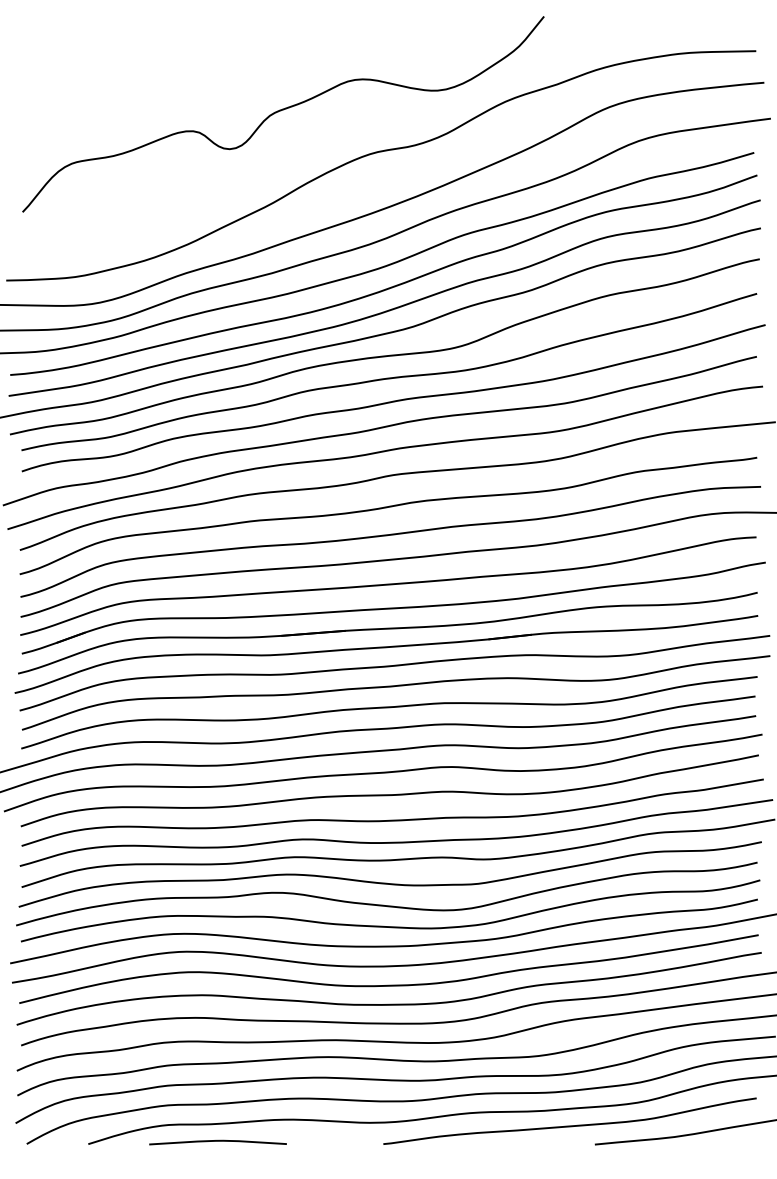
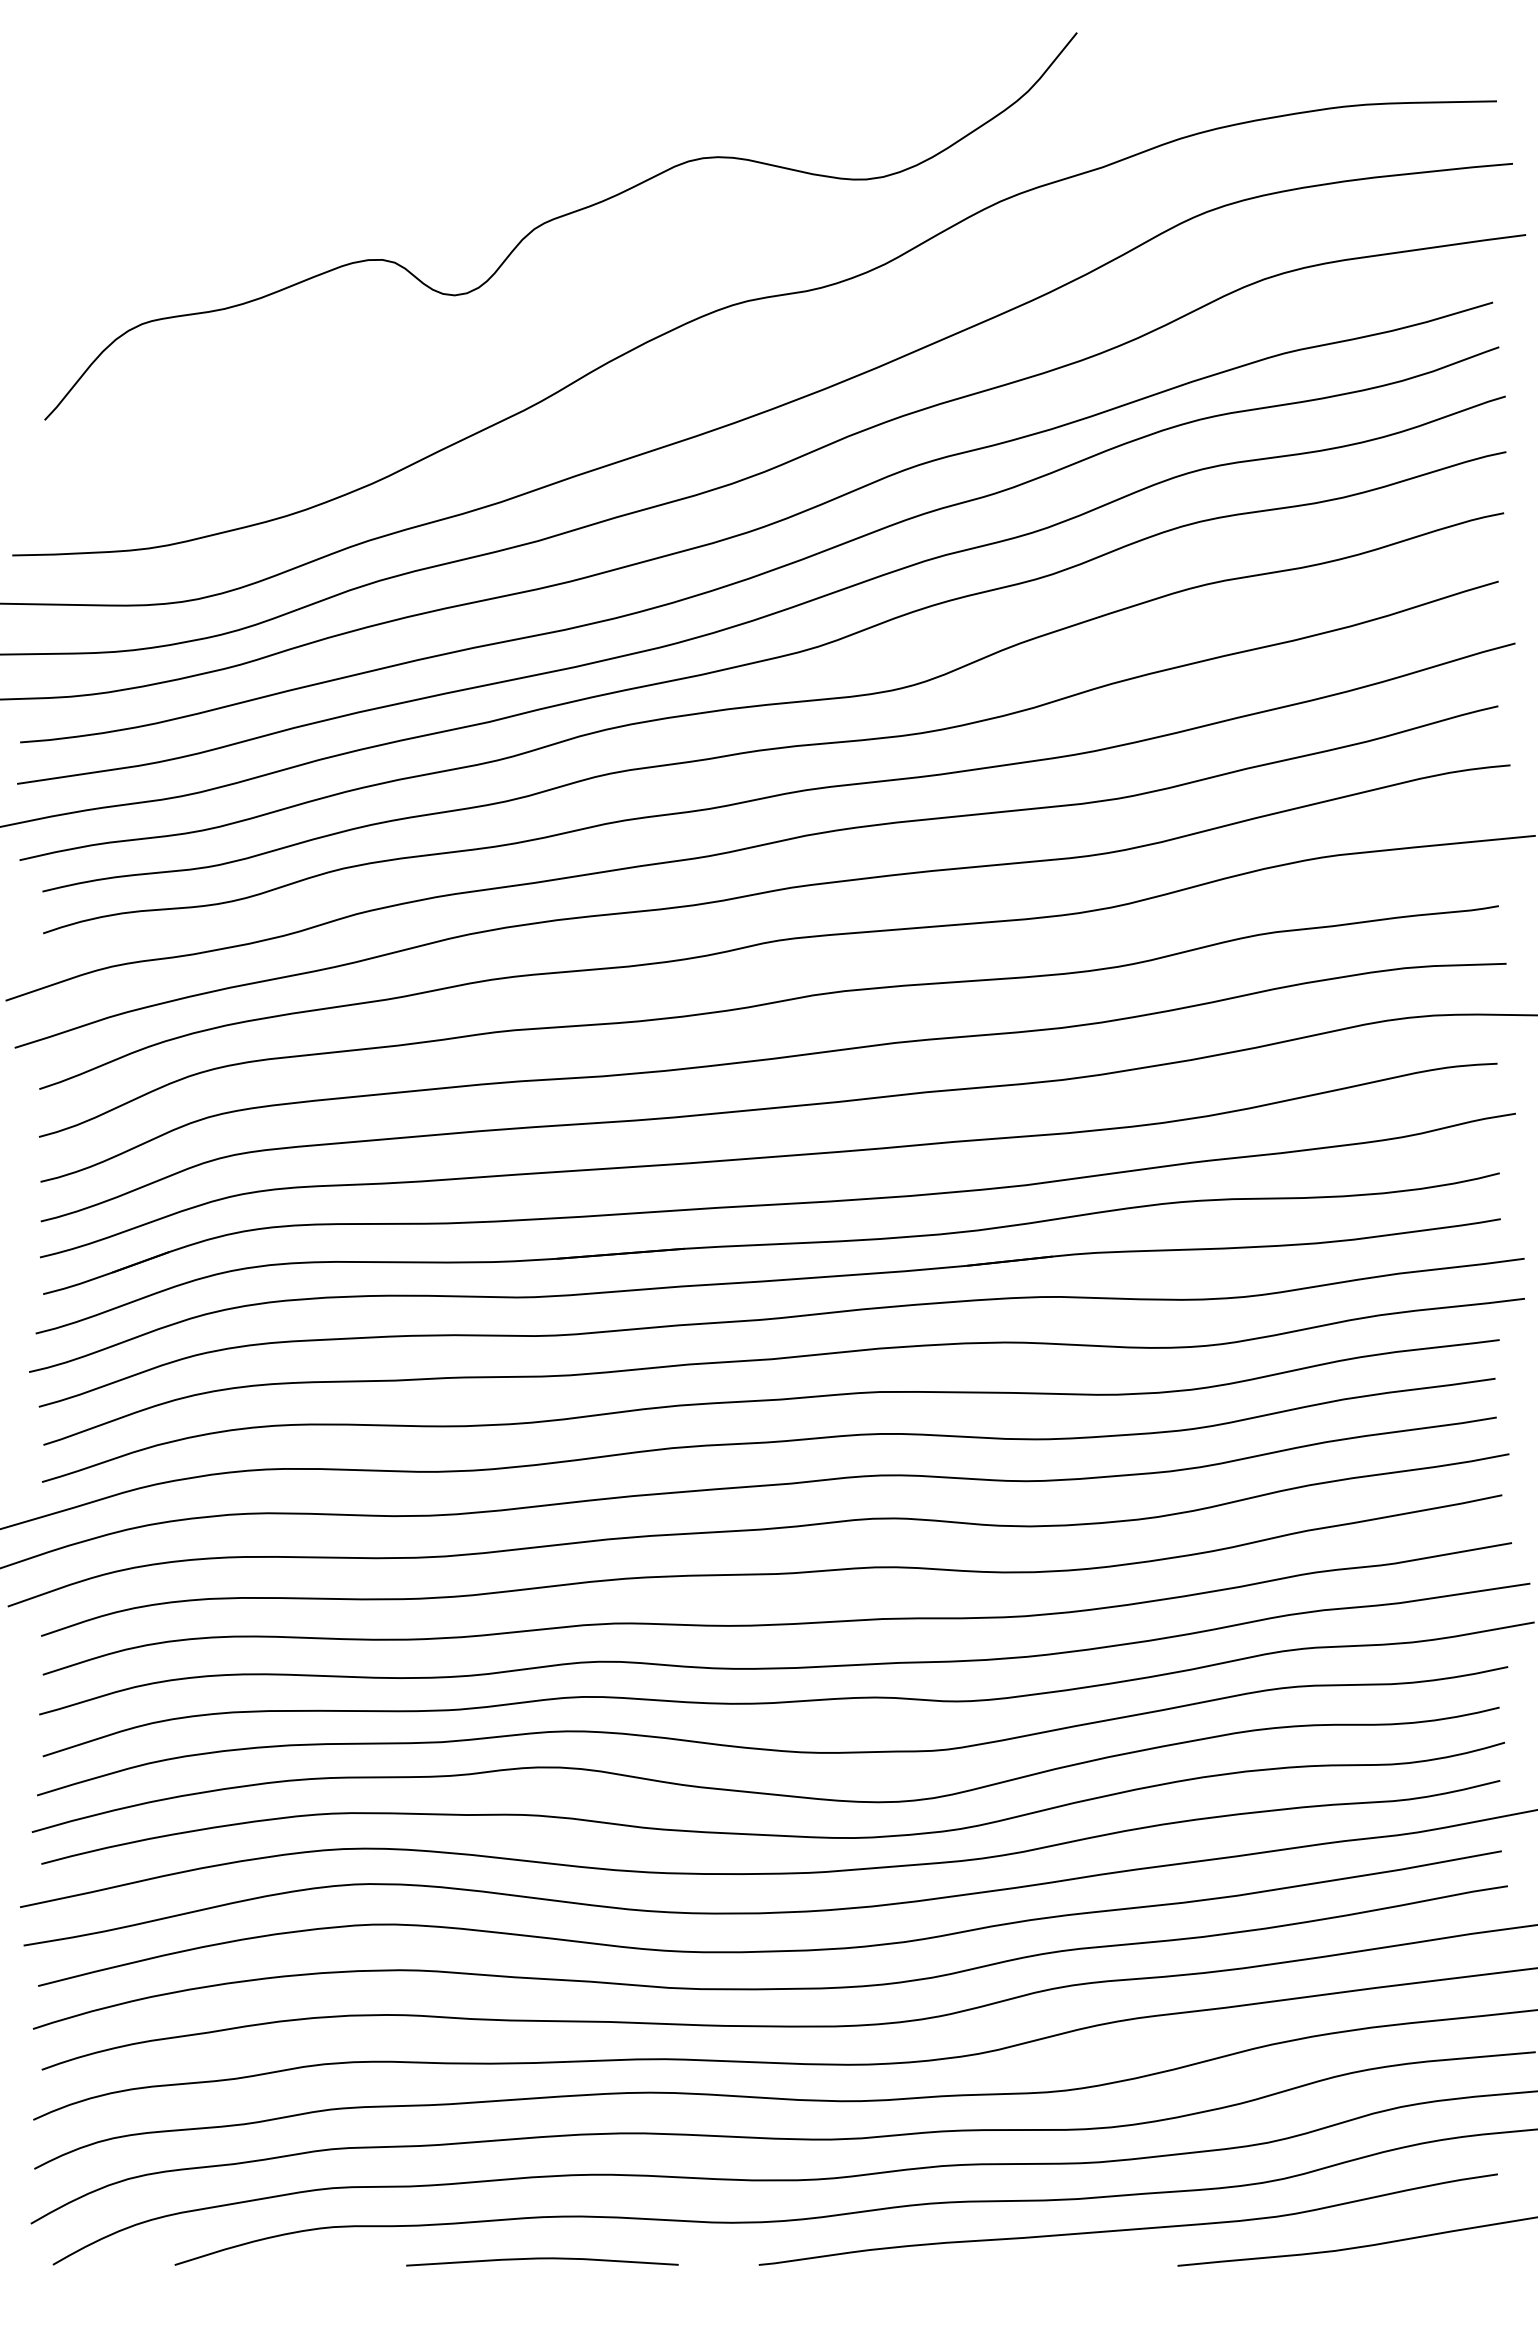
curve: (217, 1141) -> (541, 2259), moved

